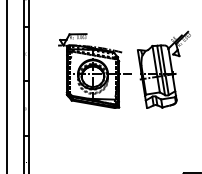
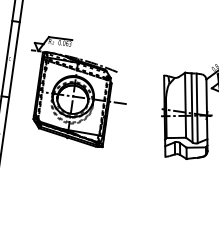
part: (94, 70) -> (76, 91), moved

